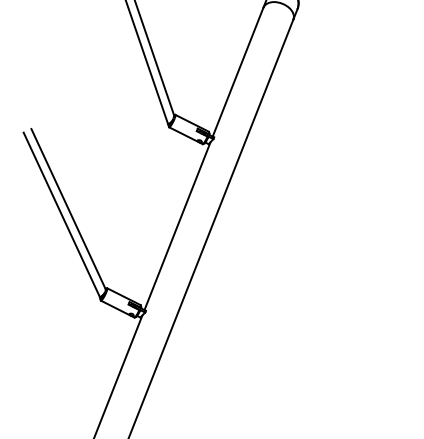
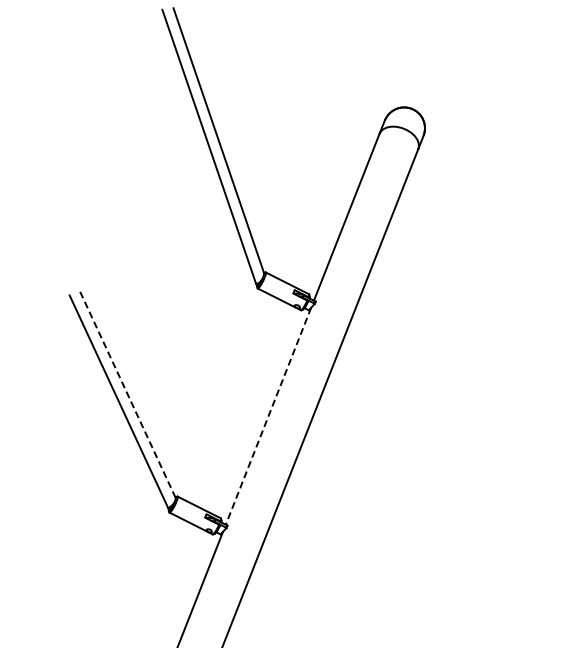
line: (68, 208) -> (127, 393), solid -> dashed
line: (177, 226) -> (268, 416), solid -> dashed

